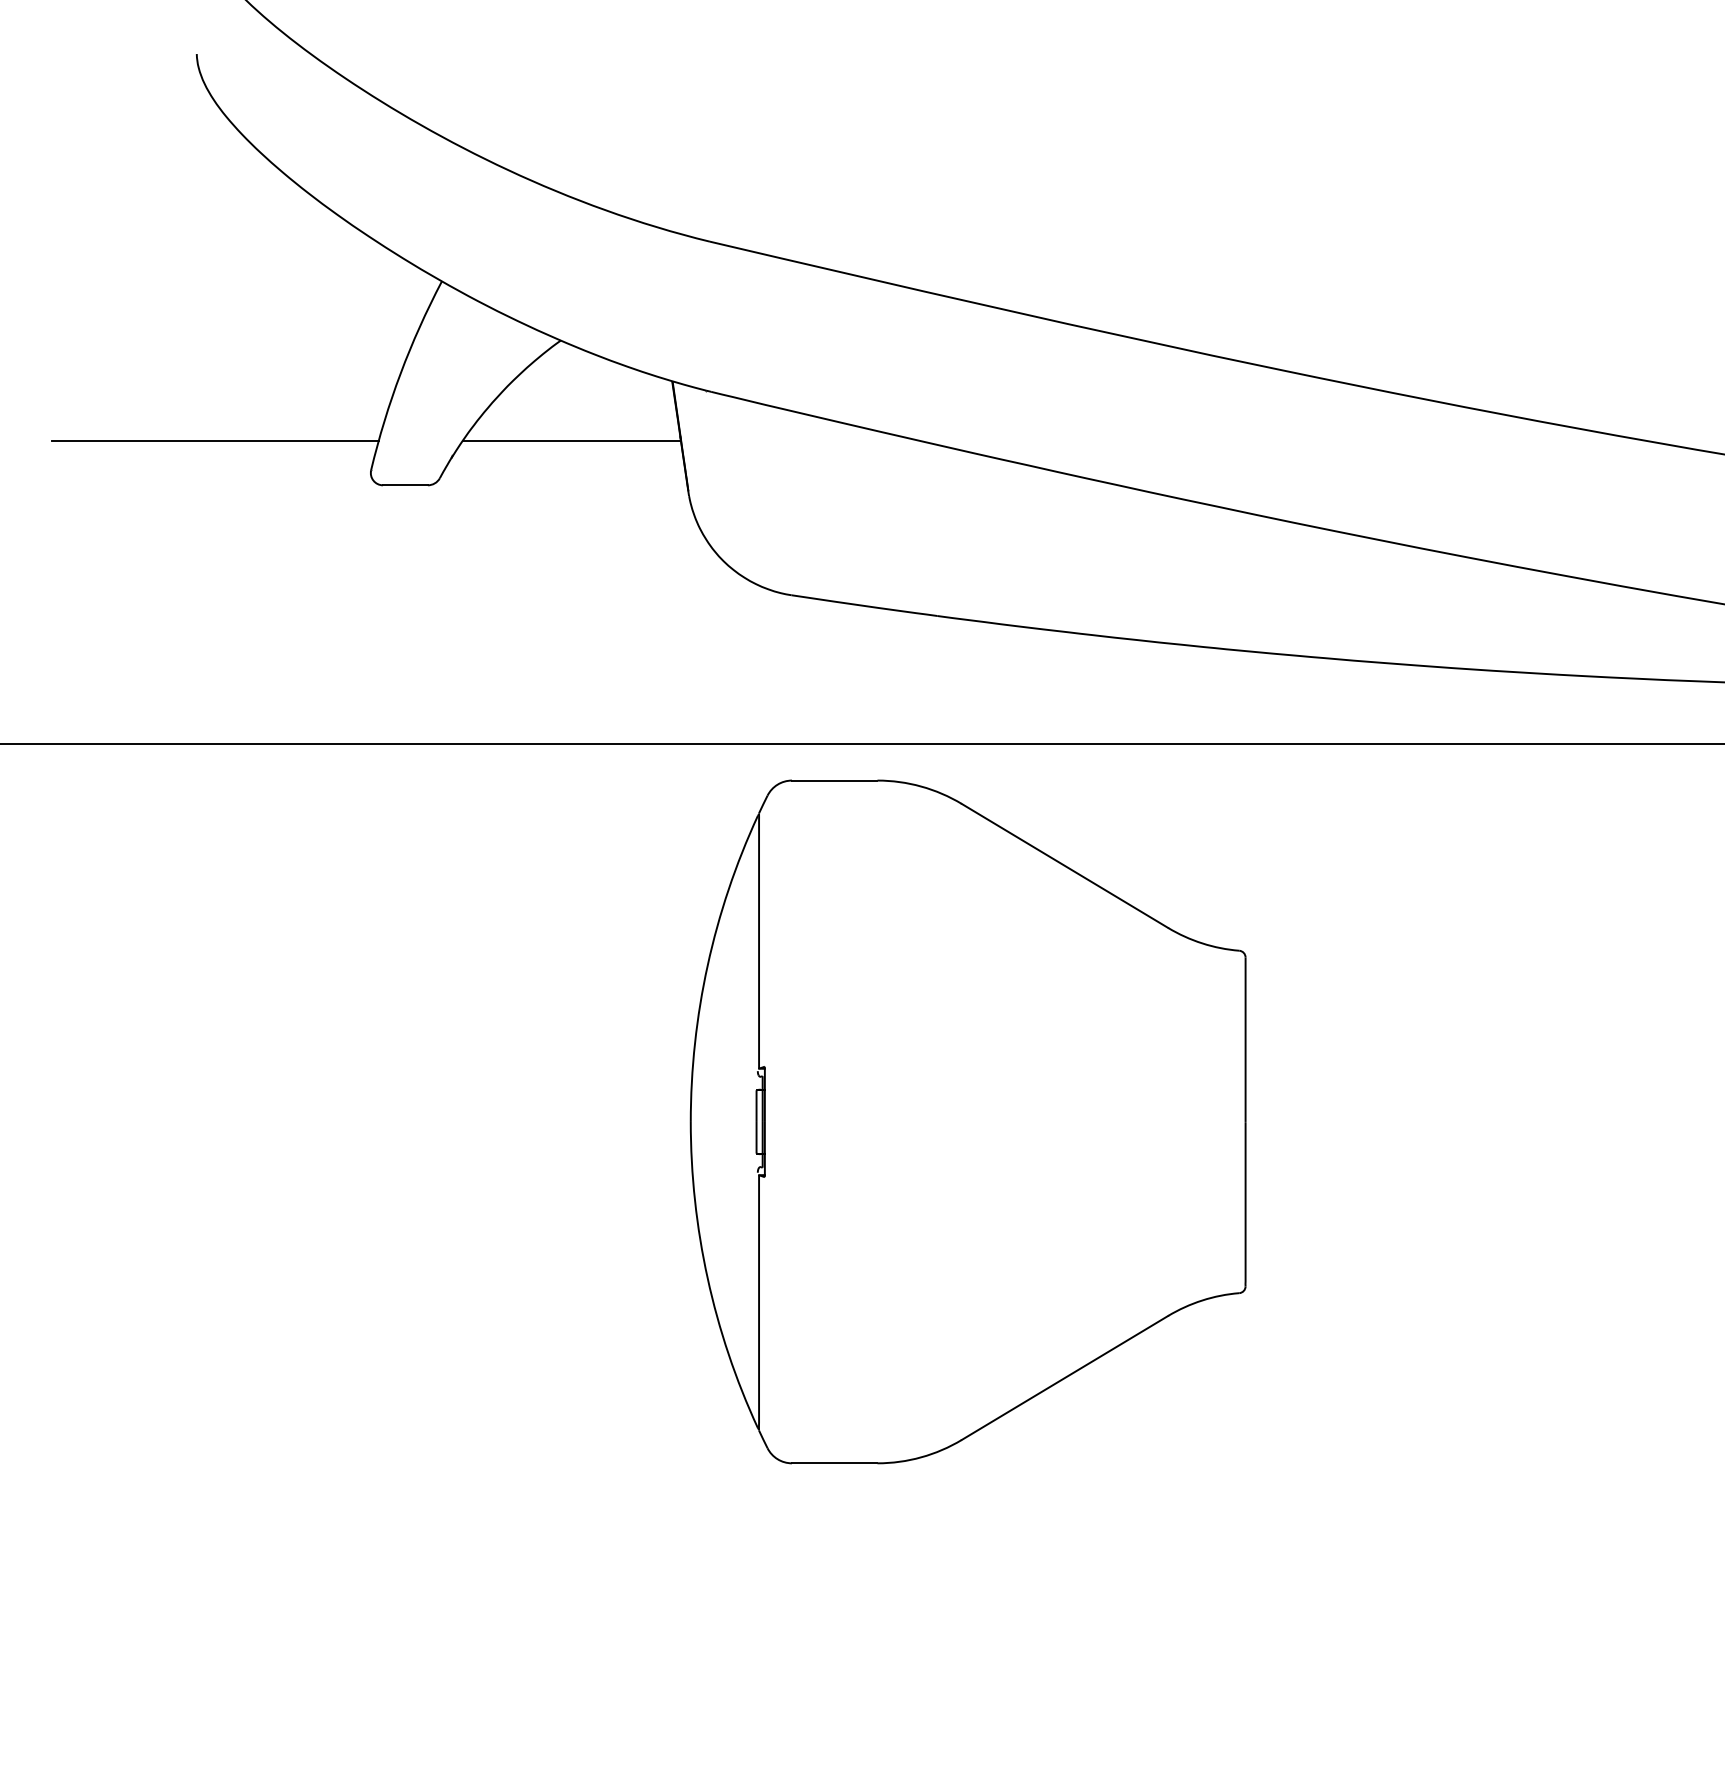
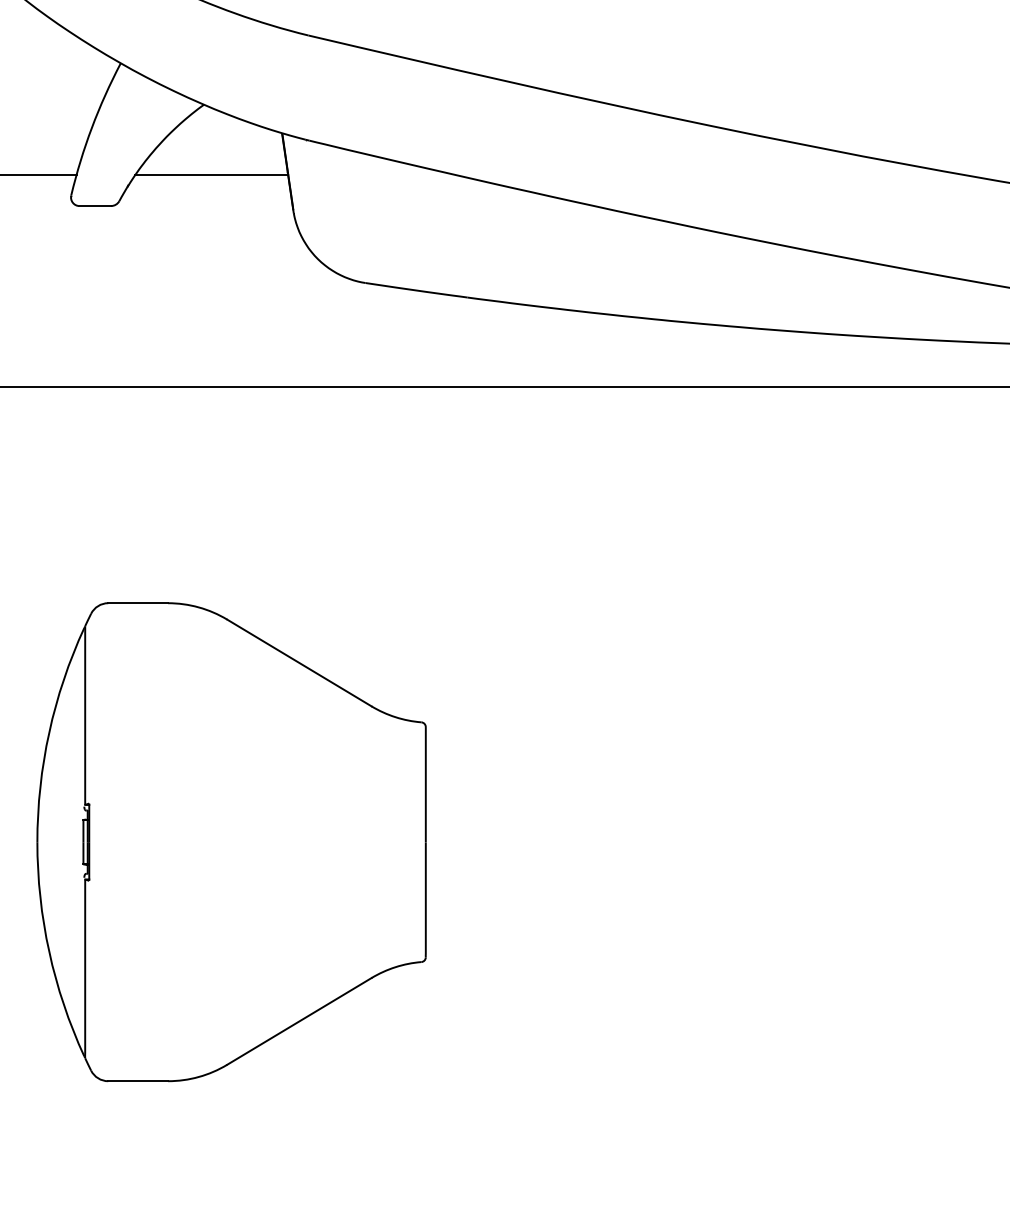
part: (967, 1121) -> (231, 841), moved

